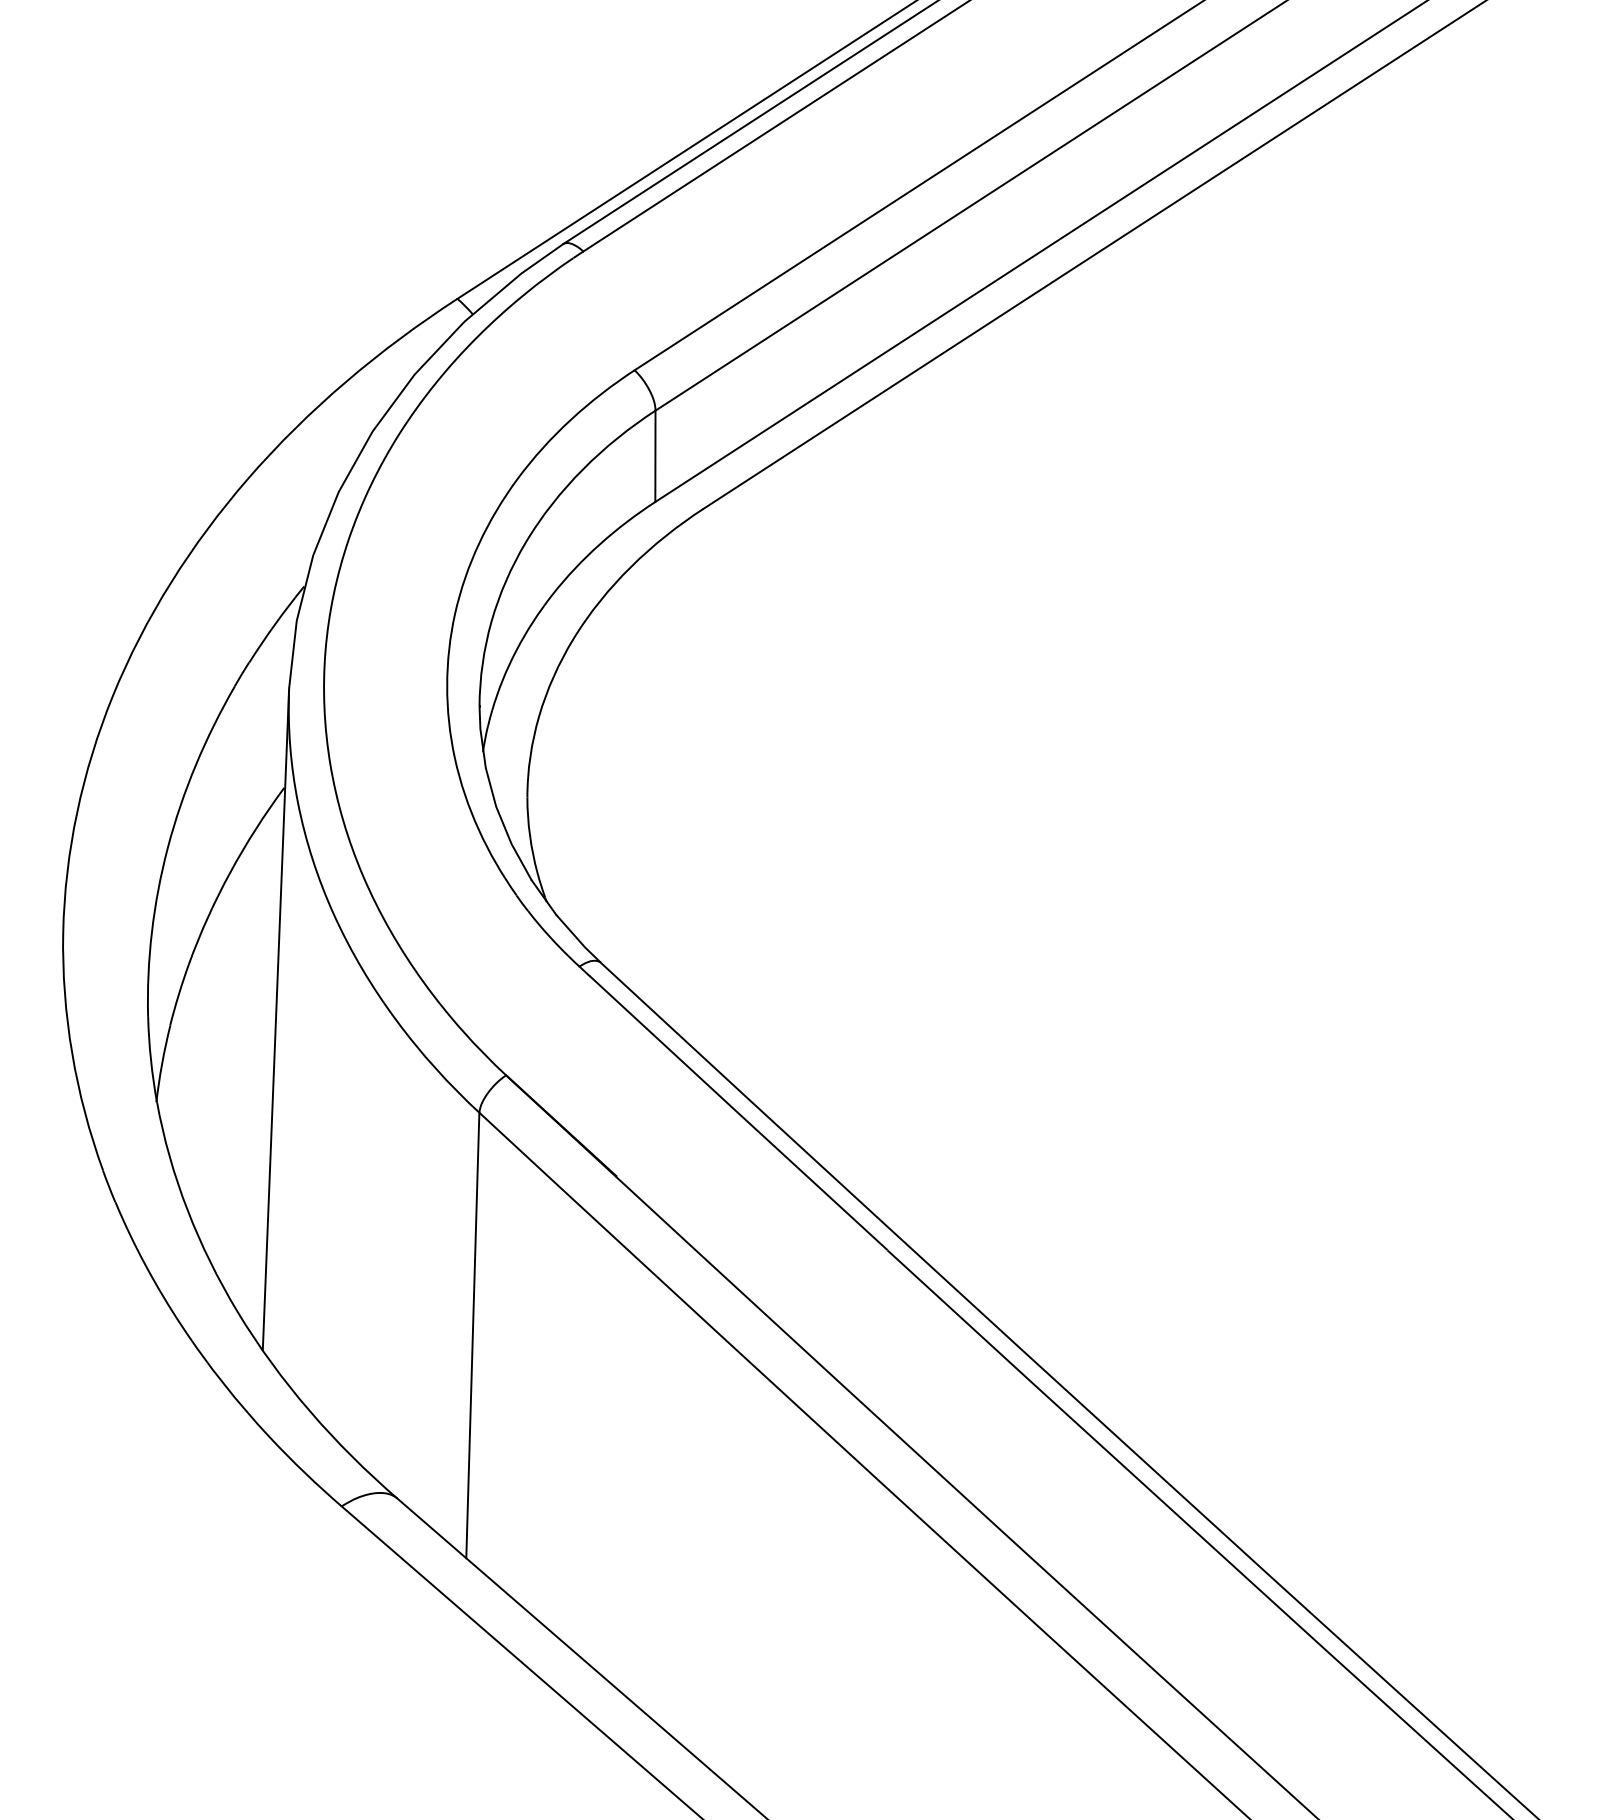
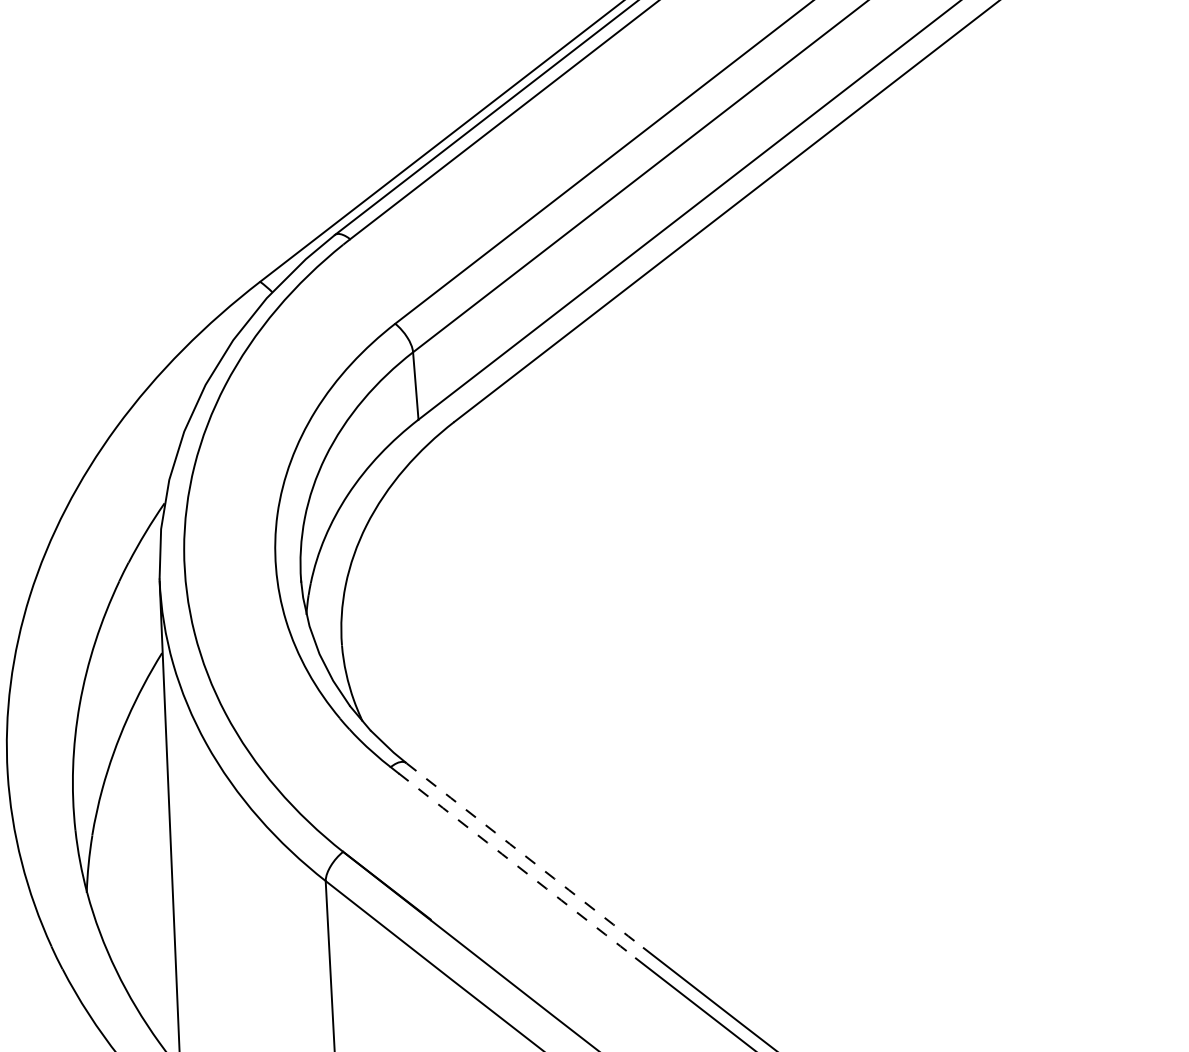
arc: (750, 1100) -> (525, 855), solid -> dashed
arc: (738, 1113) -> (516, 865), solid -> dashed

